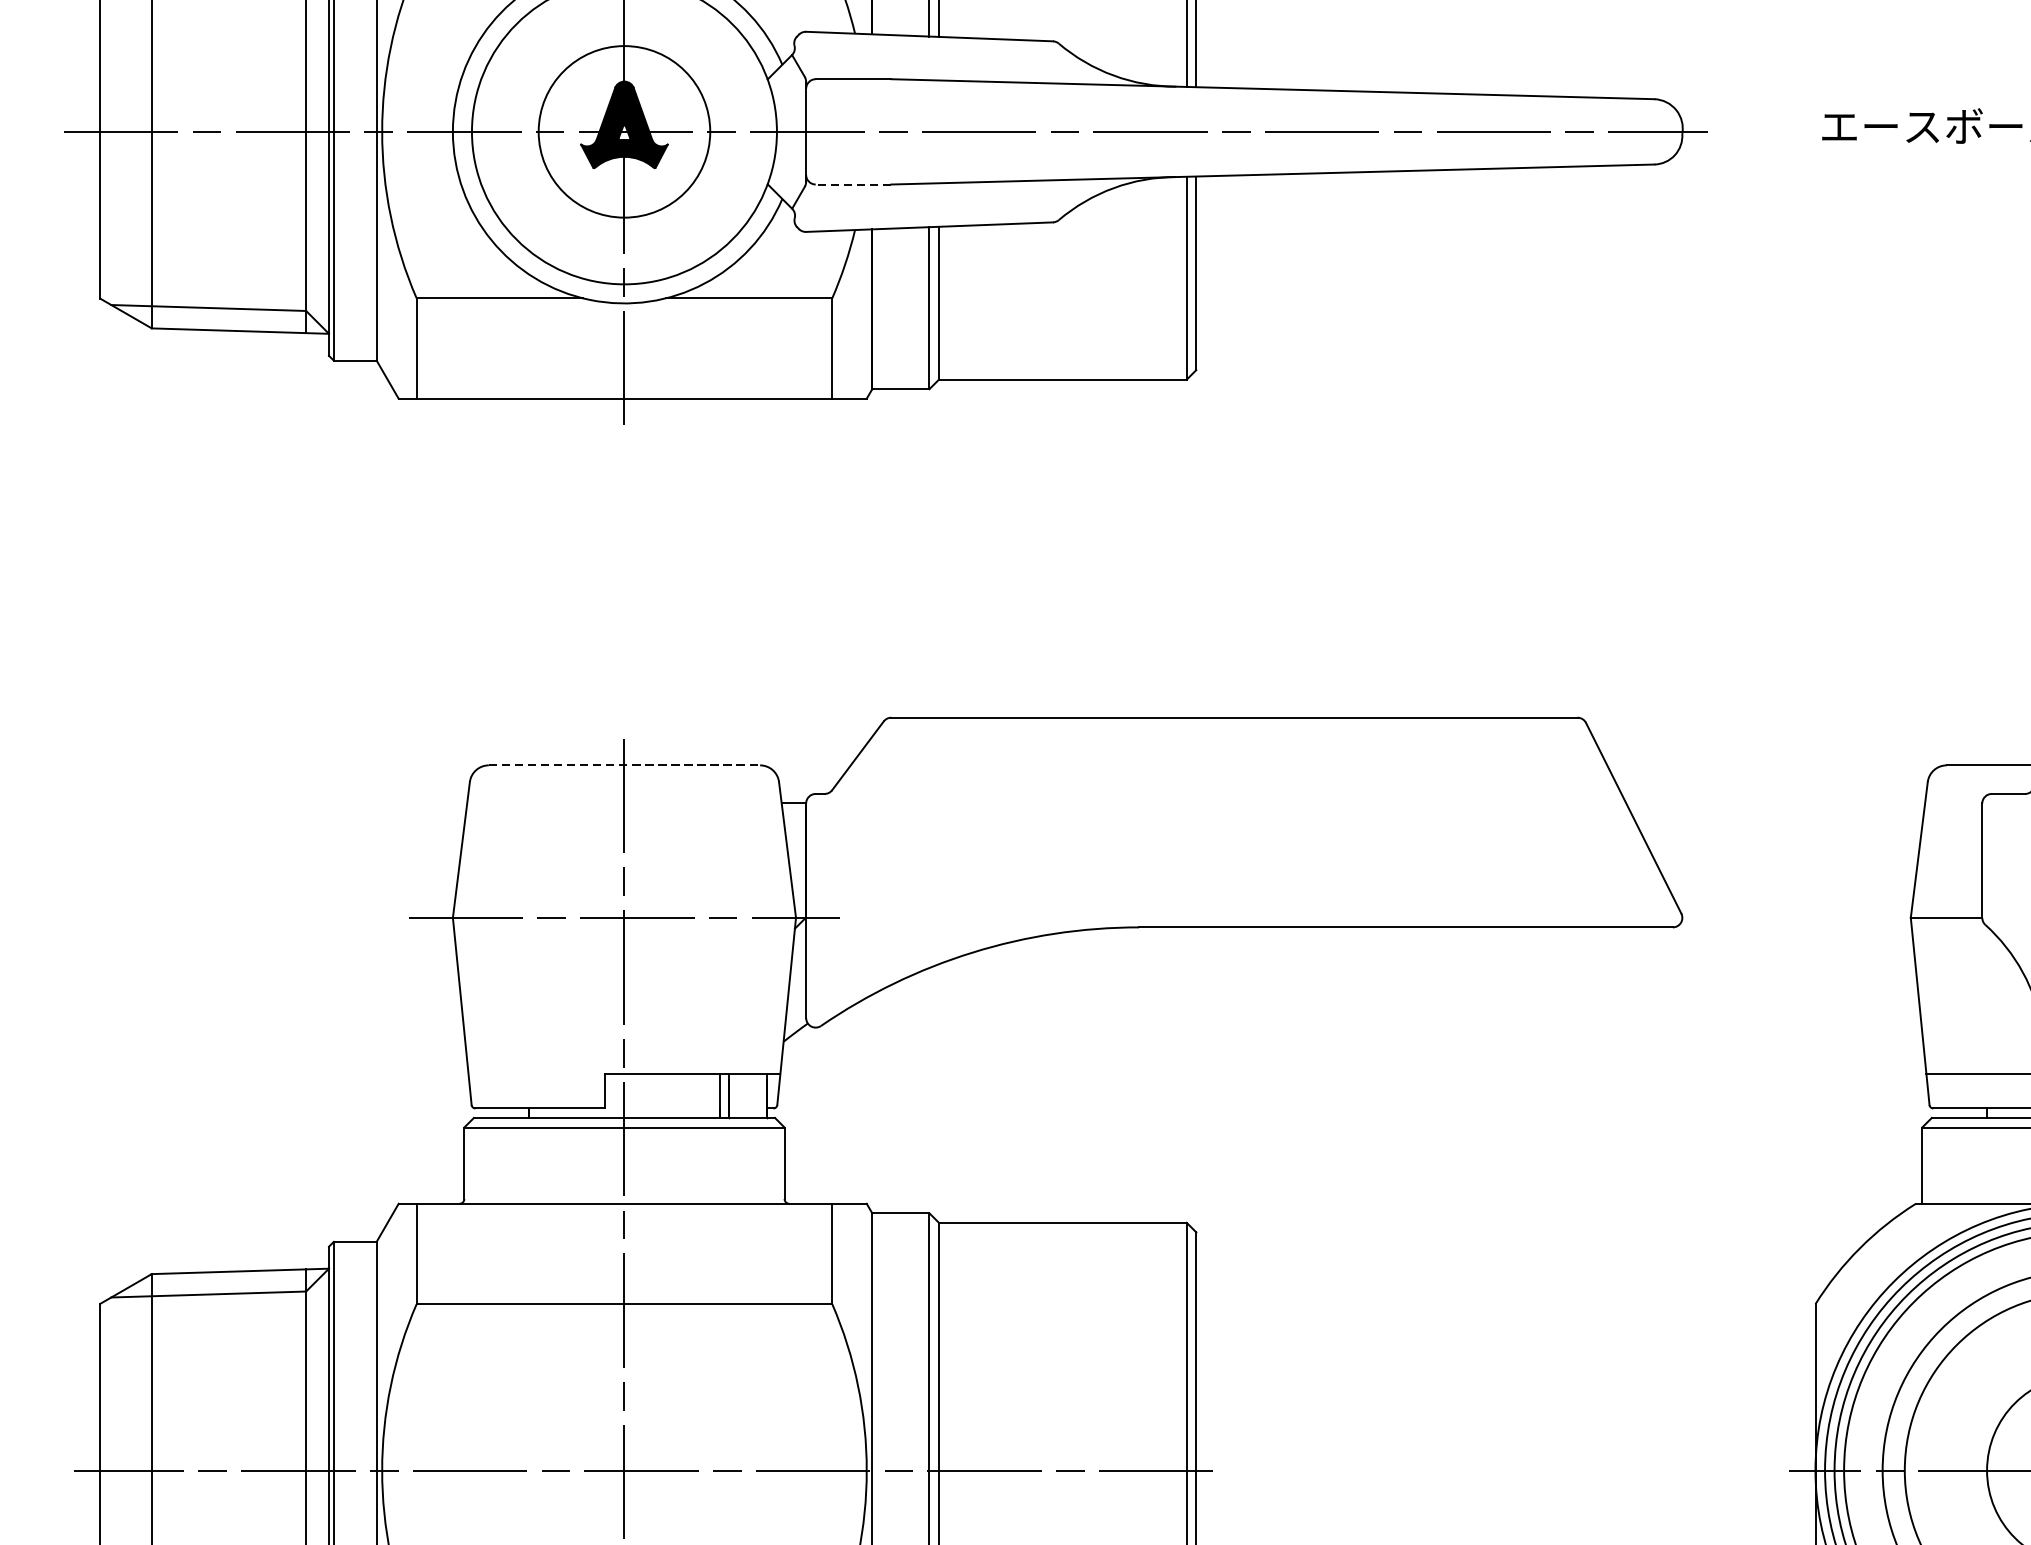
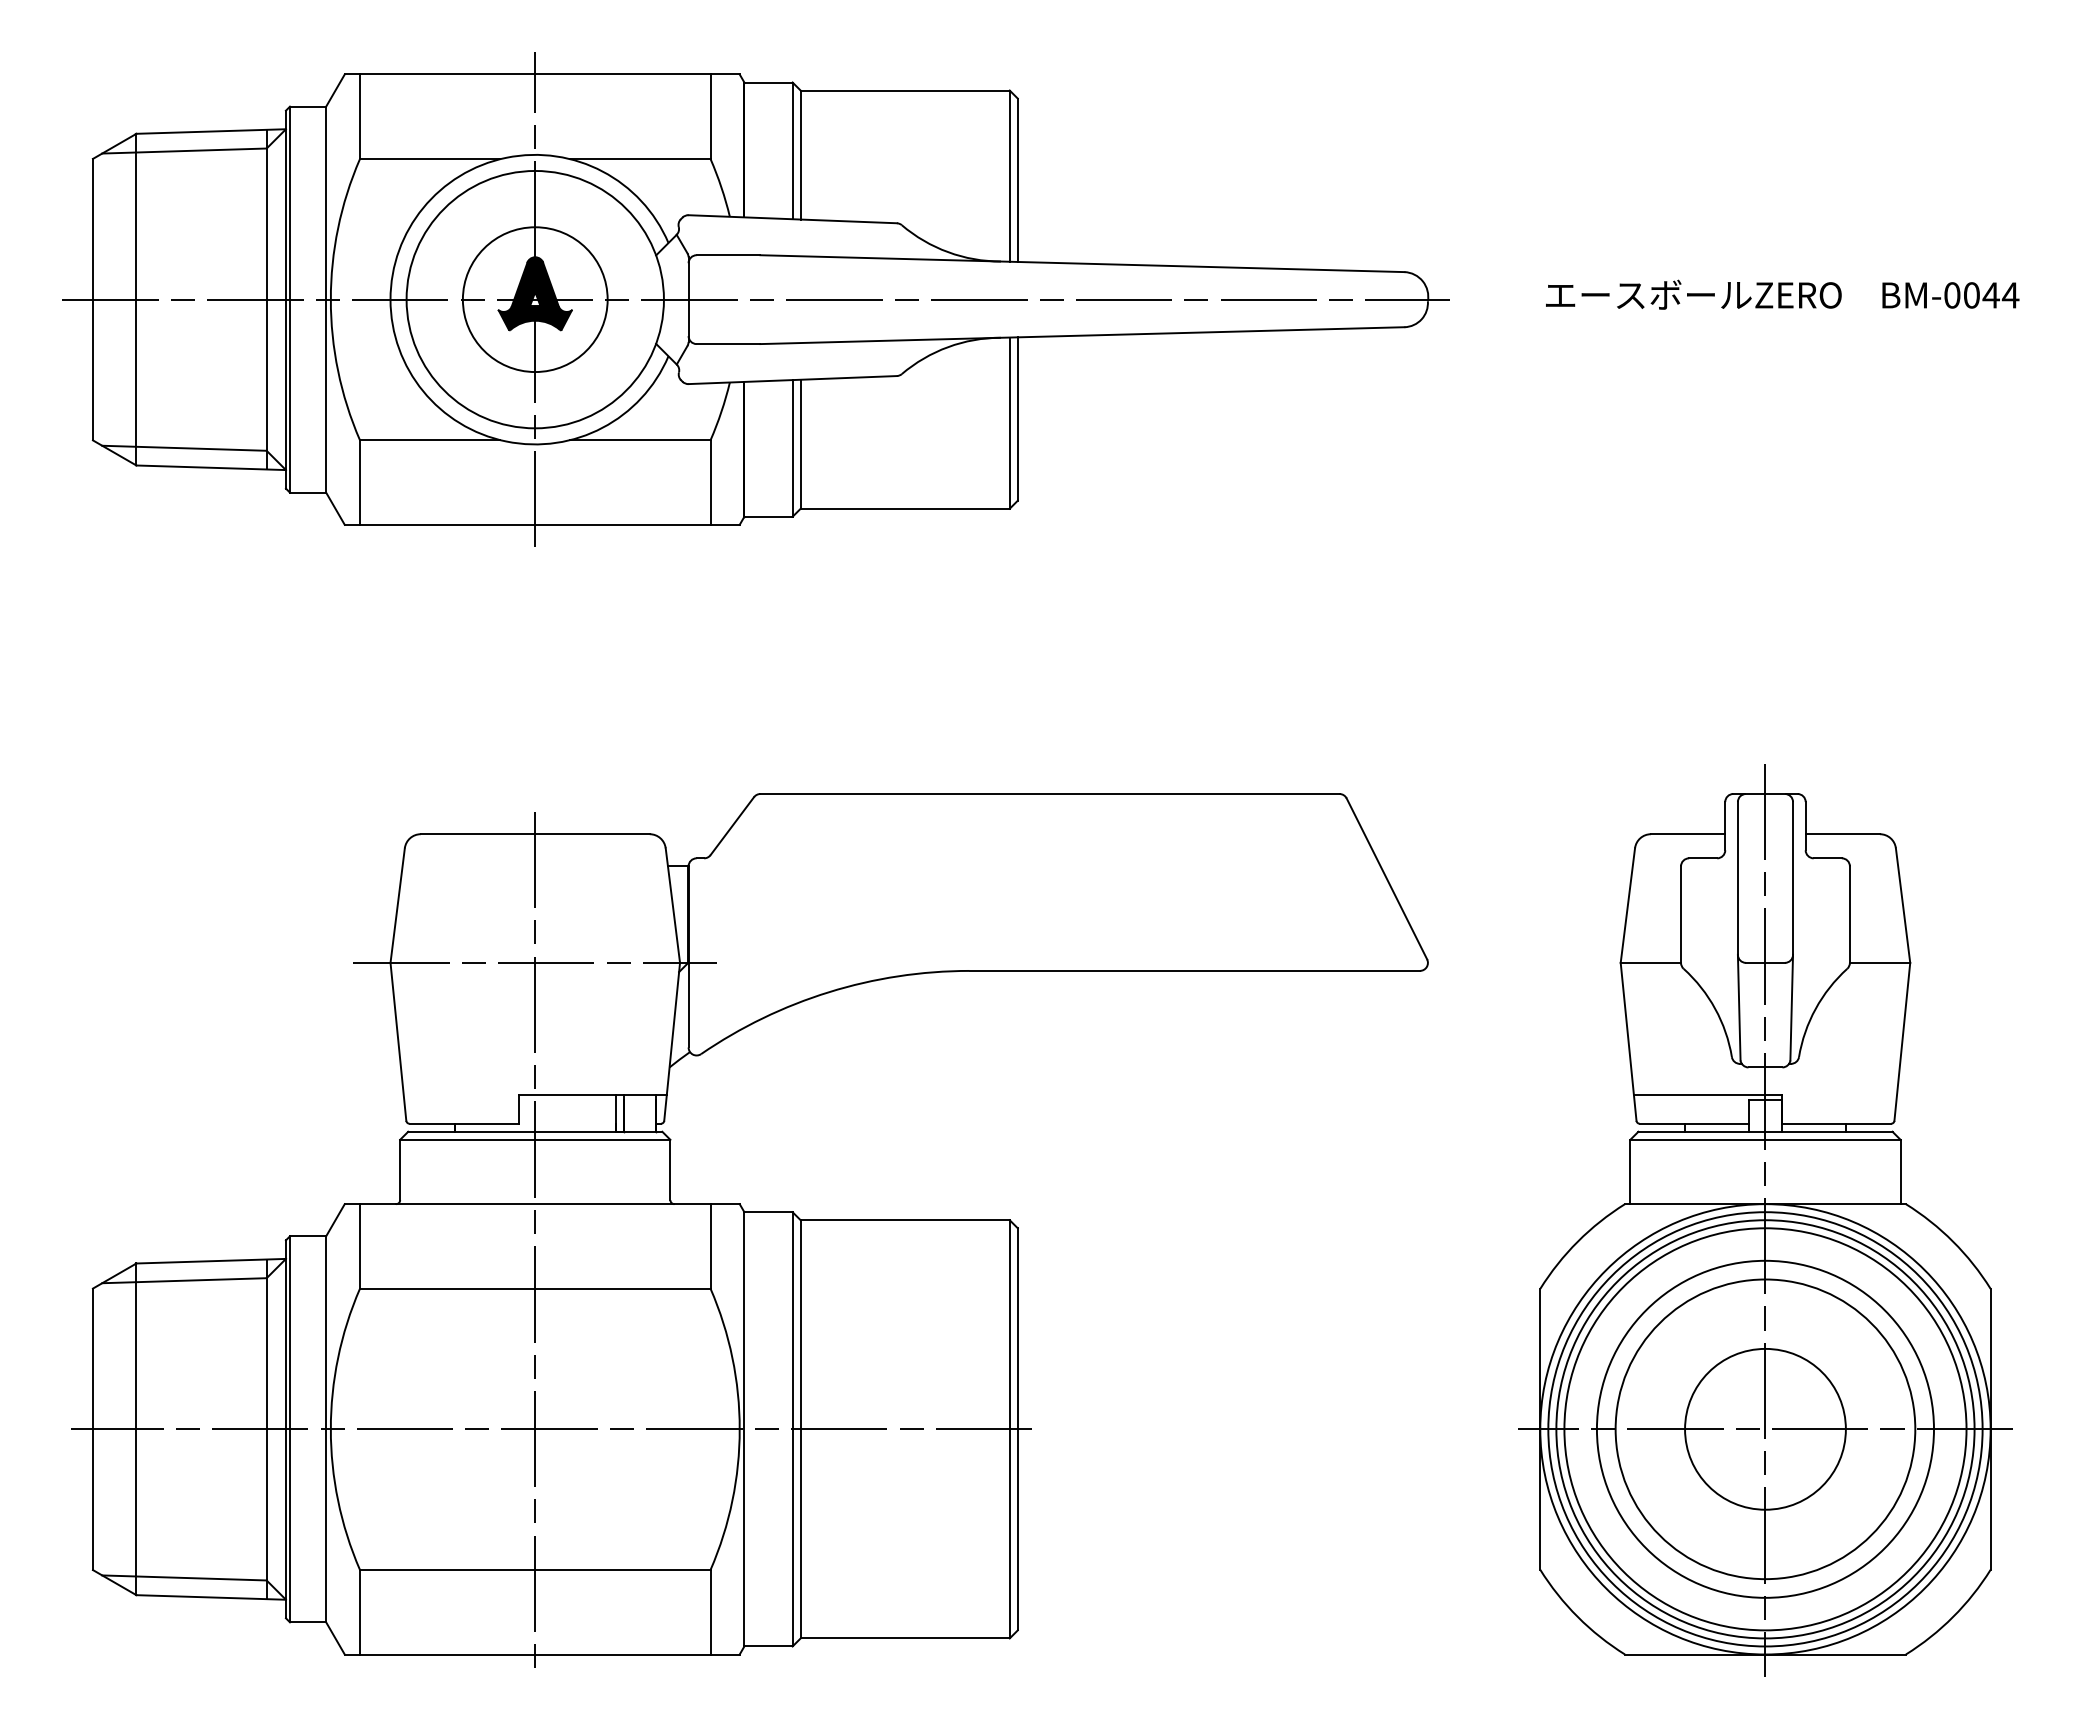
line: (853, 185) -> (728, 344), dashed -> solid
line: (624, 765) -> (535, 834), dashed -> solid

